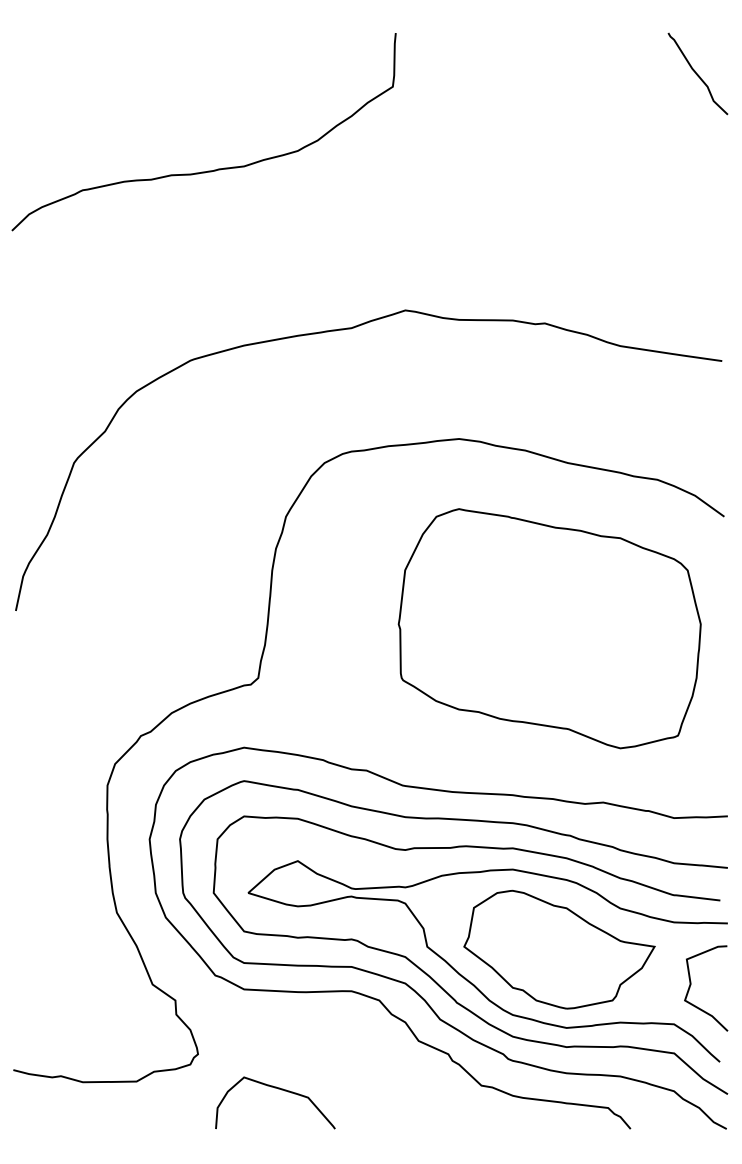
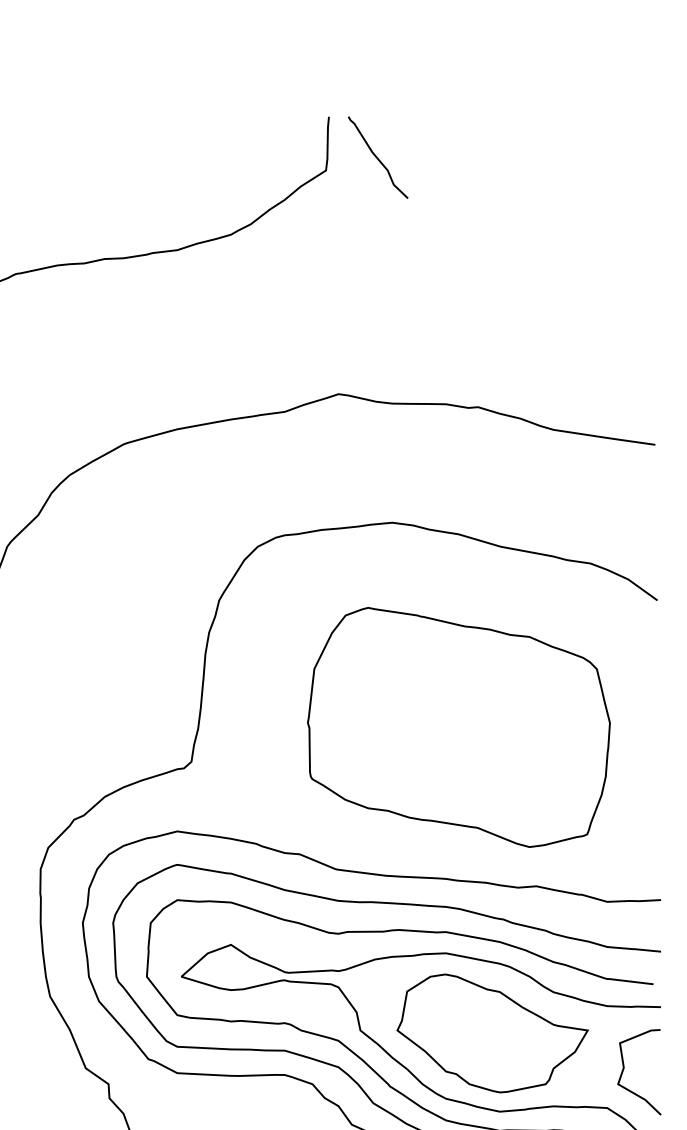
curve: (697, 73) -> (377, 157), moved
part: (549, 628) -> (458, 727), moved

